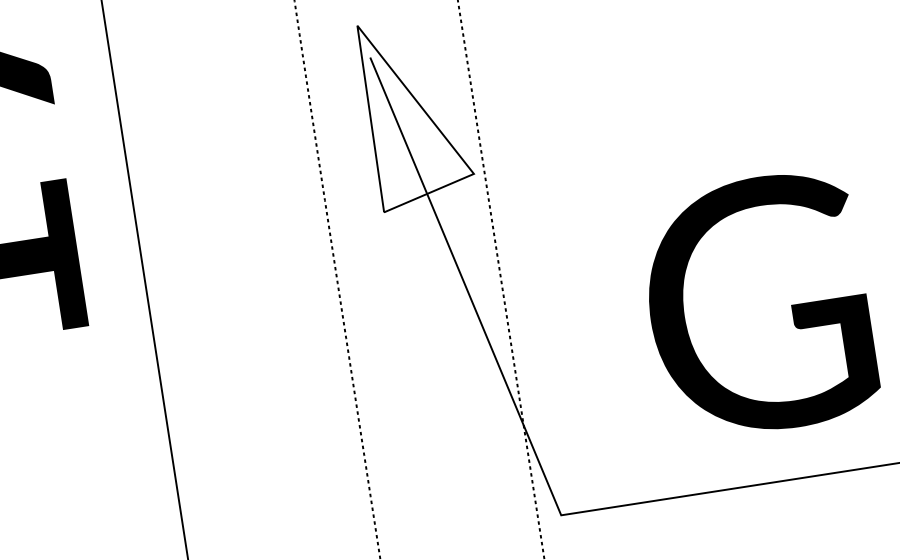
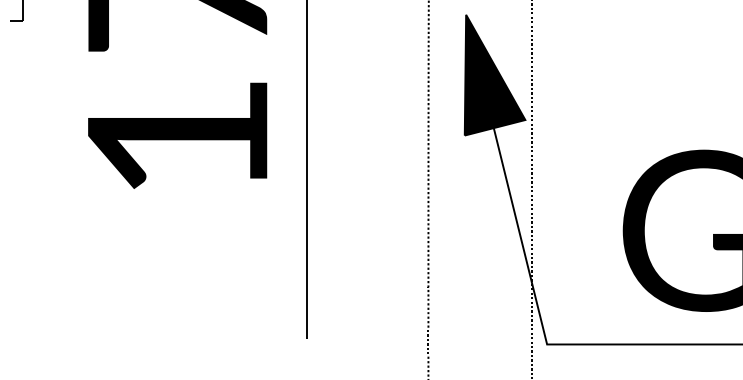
fill: (415, 111) -> (494, 74), added

